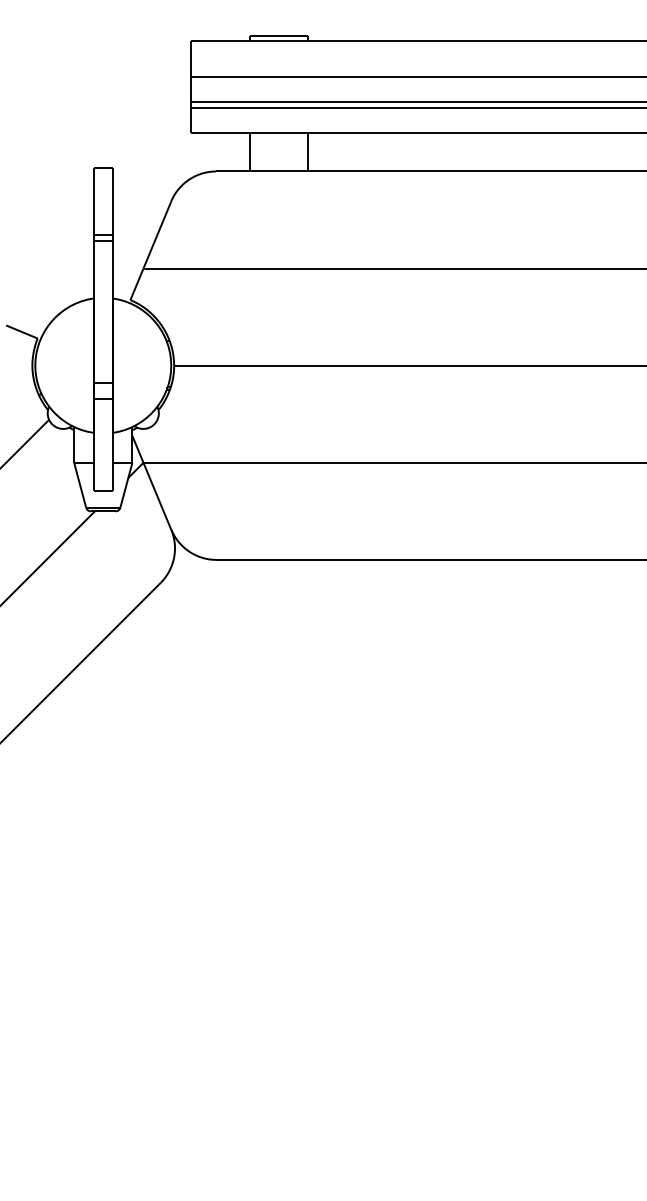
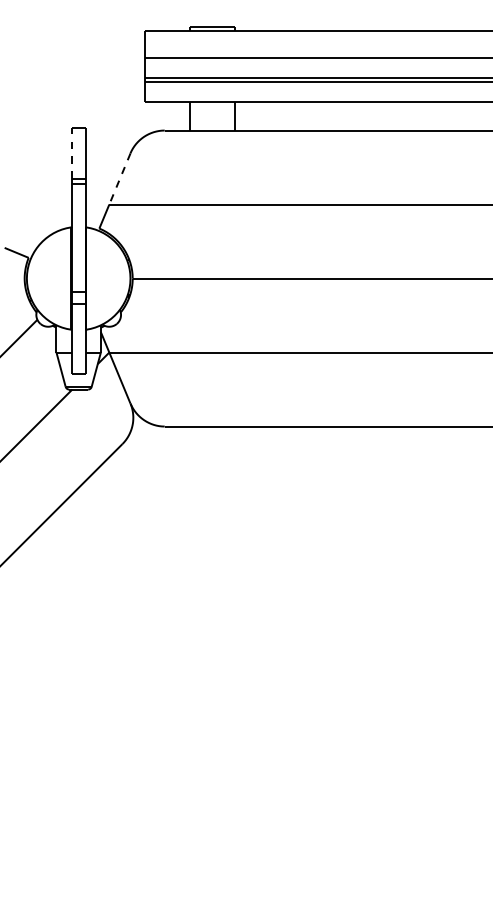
line: (93, 200) -> (71, 152), solid -> dashed
line: (156, 234) -> (119, 178), solid -> dashed

